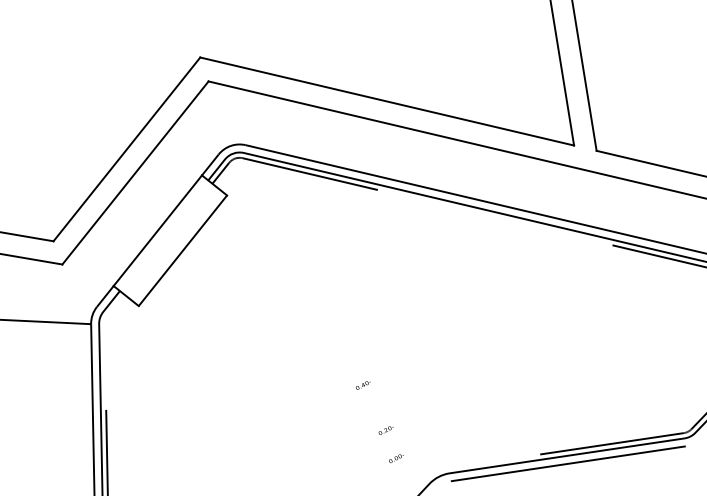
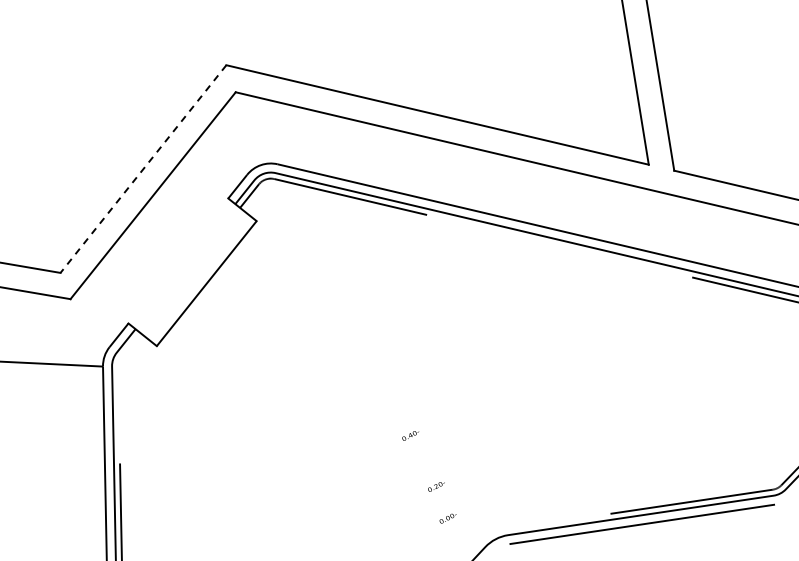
line: (126, 149) -> (143, 169), solid -> dashed
line: (157, 230) -> (178, 260), removed

